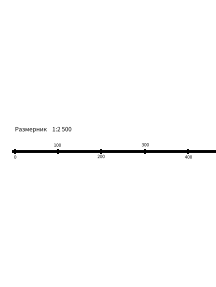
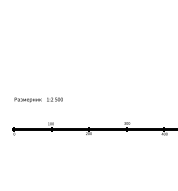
text: (43, 129) -> (38, 99), moved

